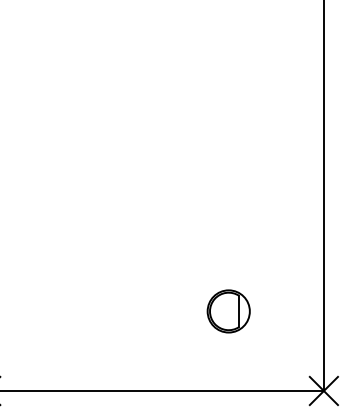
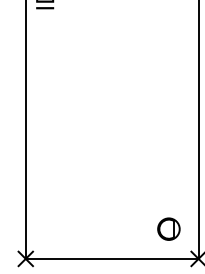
part: (227, 310) -> (168, 228), moved

